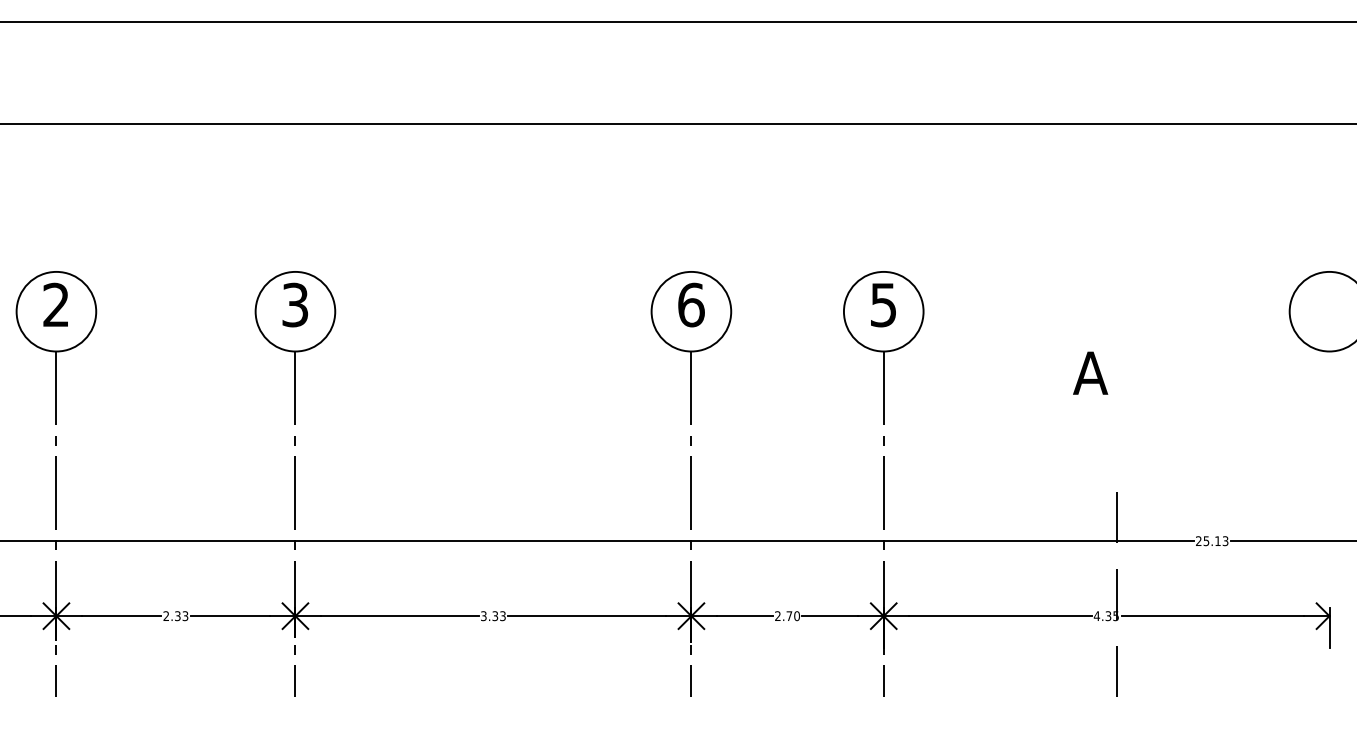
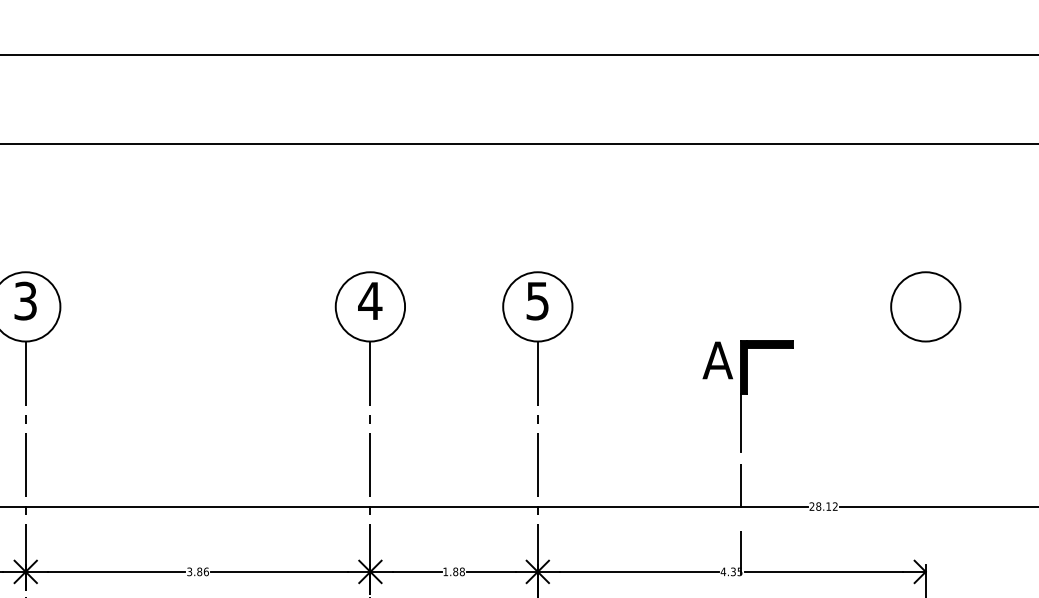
text: (691, 304) -> (370, 300), 6 -> 4
part: (1124, 411) -> (747, 393), added
text: (1215, 541) -> (826, 506), 25.13 -> 28.12
text: (498, 616) -> (202, 572), 3.33 -> 3.86
text: (787, 616) -> (454, 572), 2.70 -> 1.88

